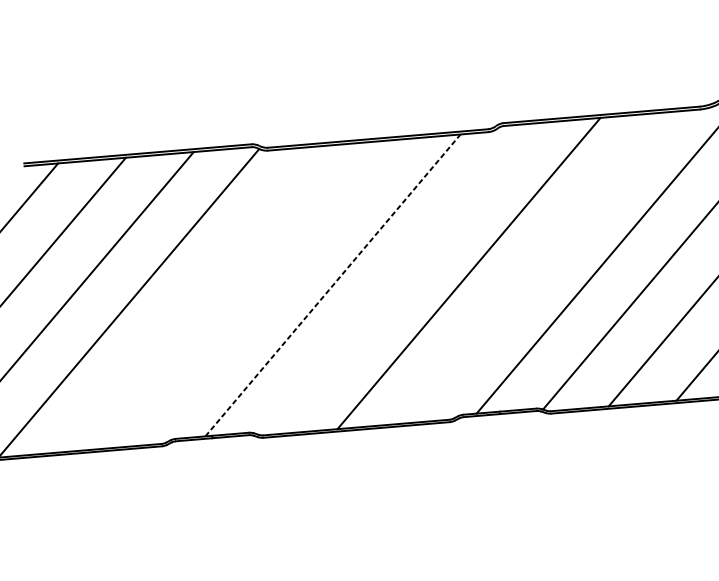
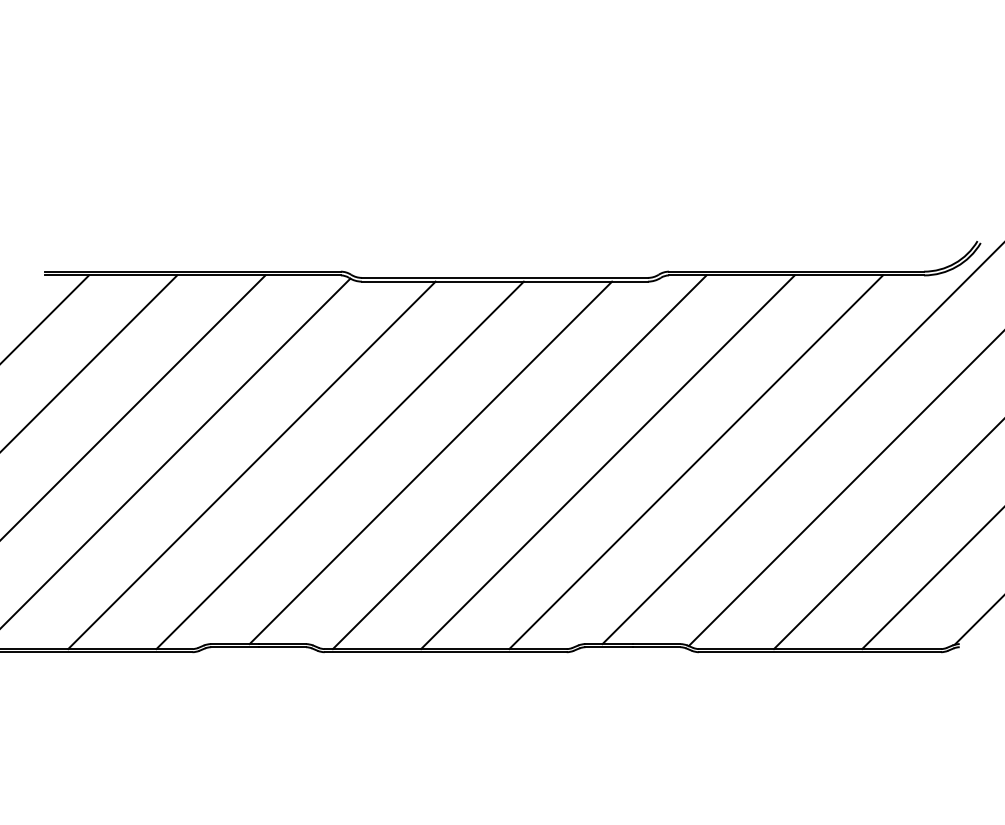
line: (537, 268) -> (696, 462), added
line: (401, 279) -> (519, 462), added
line: (333, 285) -> (431, 462), dashed -> solid
line: (262, 293) -> (339, 465), added
line: (195, 299) -> (251, 465), added

